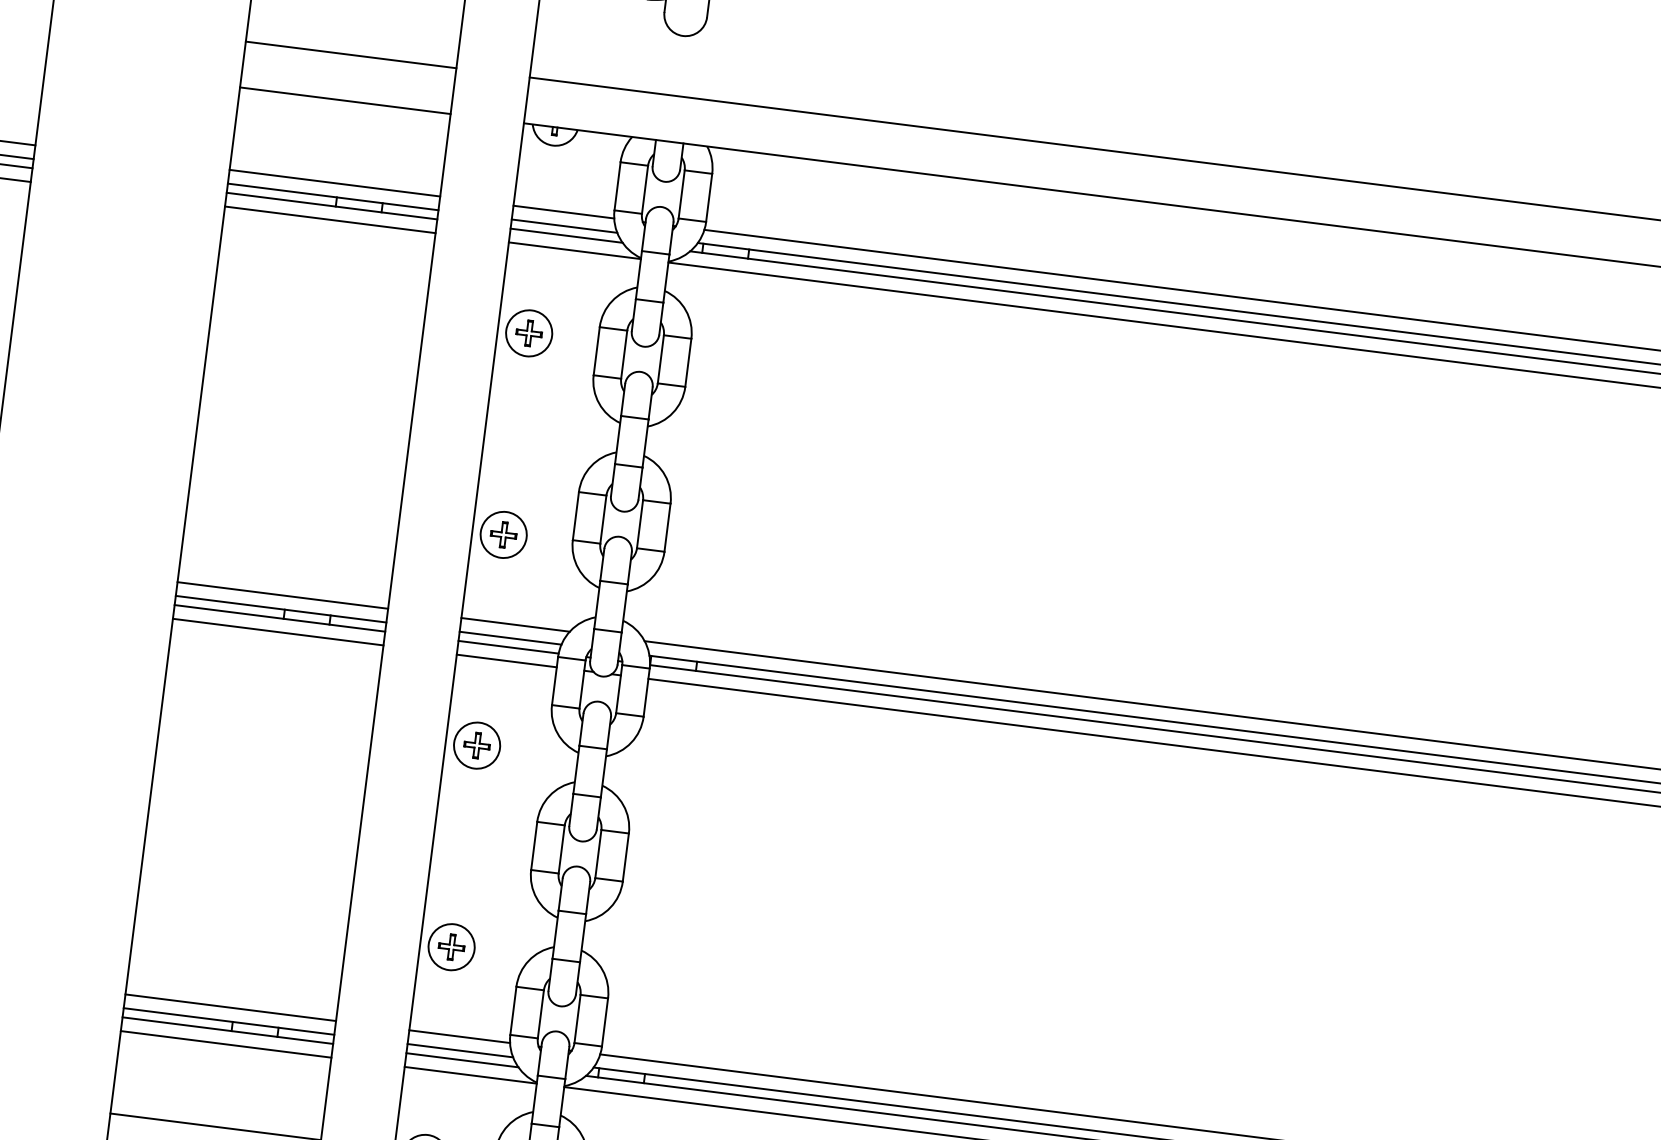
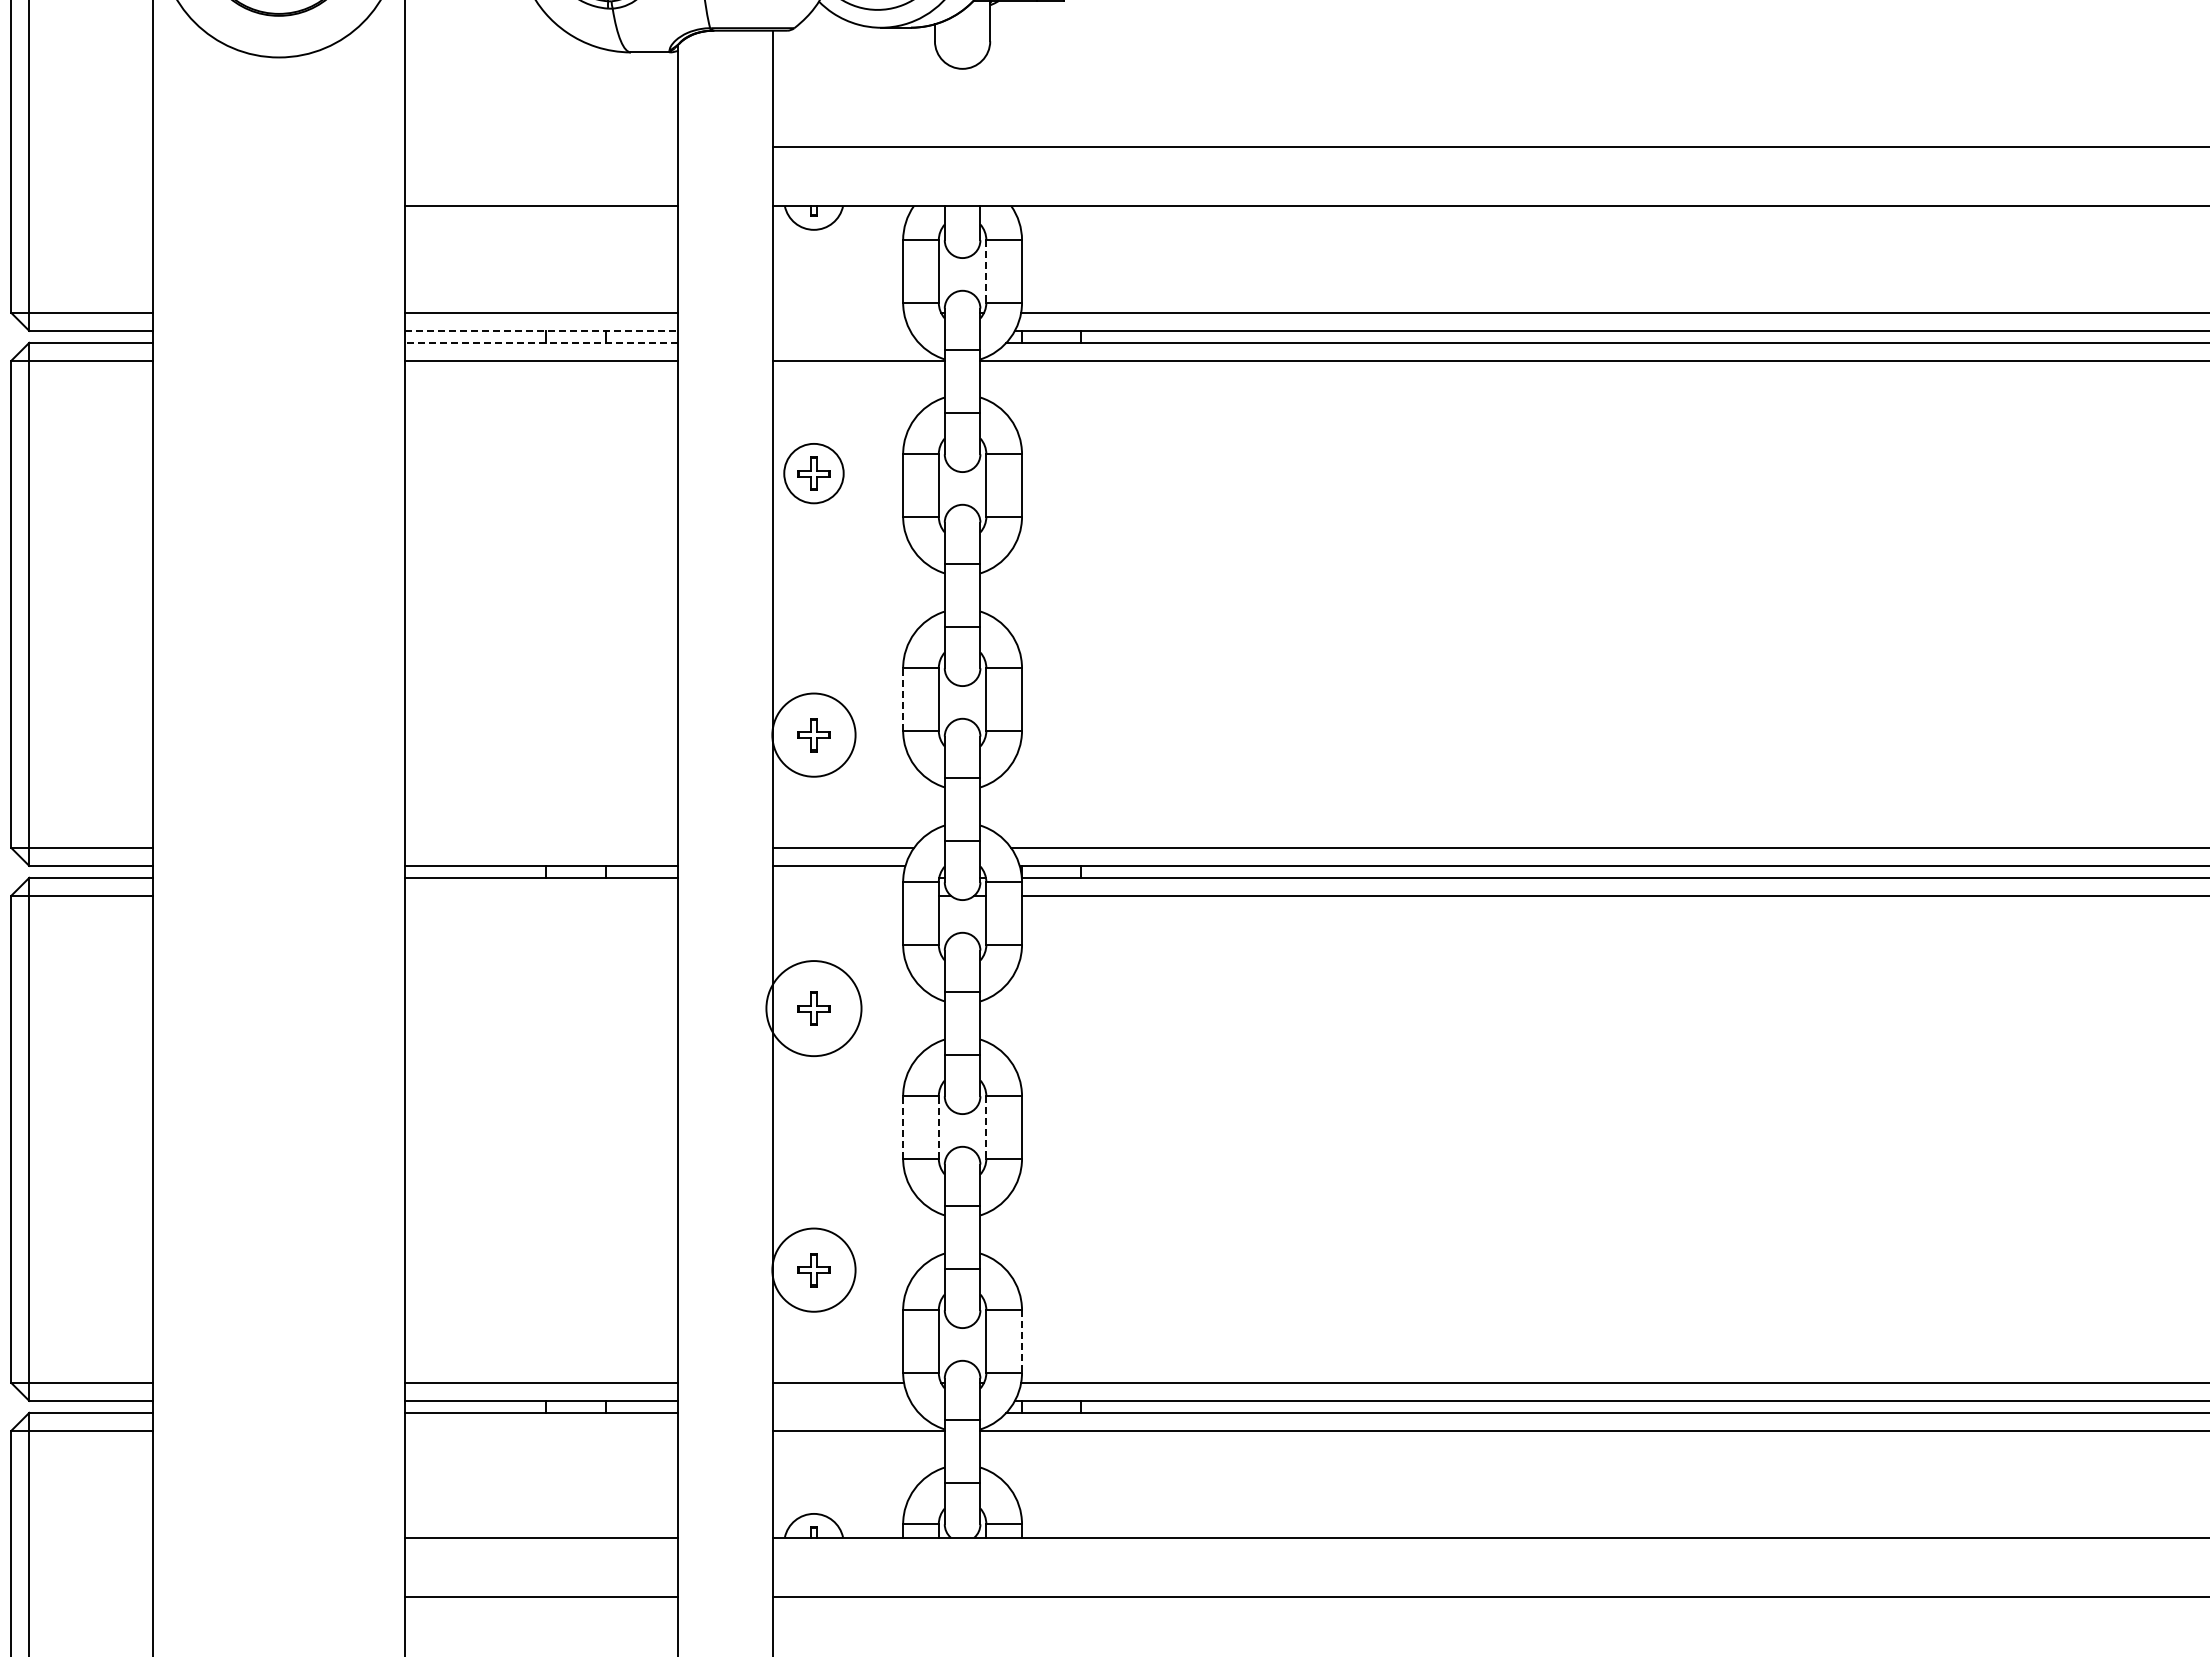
line: (351, 54) -> (541, 146), removed
line: (681, 194) -> (986, 271), solid -> dashed
line: (333, 196) -> (541, 330), solid -> dashed
line: (331, 205) -> (541, 342), solid -> dashed
line: (563, 212) -> (838, 313), removed
line: (564, 225) -> (841, 330), removed
line: (566, 235) -> (845, 342), removed
line: (576, 515) -> (903, 698), solid -> dashed
circle: (503, 534) -> (813, 734), size x1.4
line: (282, 595) -> (541, 848), removed
line: (278, 631) -> (541, 895), removed
line: (508, 647) -> (838, 877), removed
line: (507, 660) -> (838, 895), removed
circle: (476, 745) -> (813, 1008), size x1.6
line: (534, 845) -> (903, 1127), solid -> dashed
line: (561, 849) -> (938, 1127), solid -> dashed
line: (598, 854) -> (986, 1127), solid -> dashed
circle: (451, 946) -> (813, 1269), size x1.4
line: (605, 1022) -> (1022, 1341), solid -> dashed
line: (226, 1044) -> (541, 1430), removed
line: (460, 1050) -> (841, 1400), removed
line: (462, 1059) -> (845, 1412), removed

